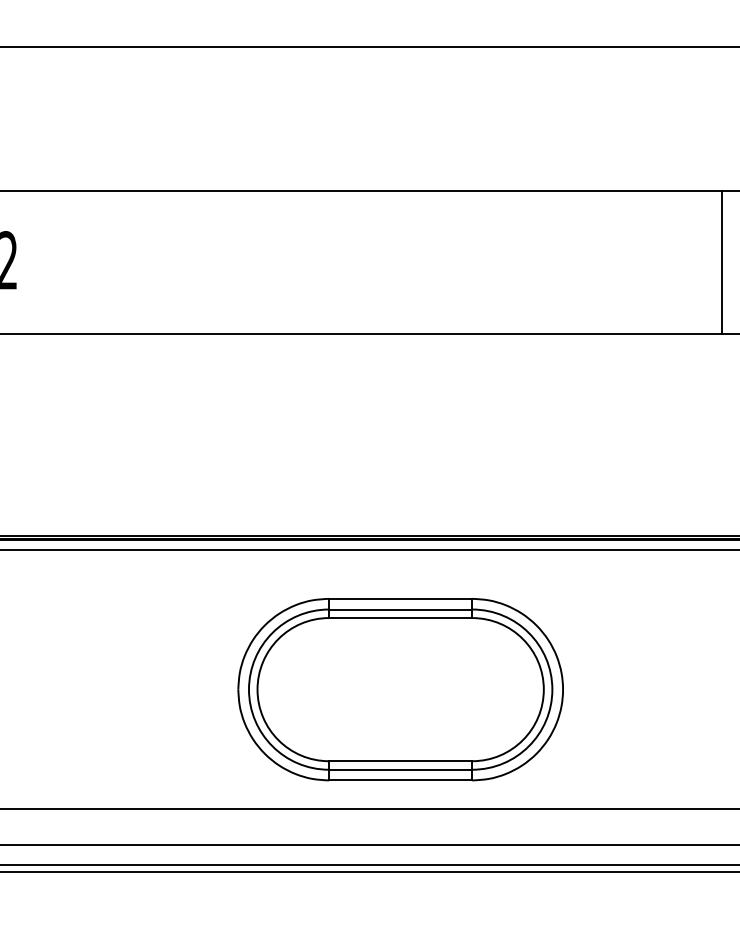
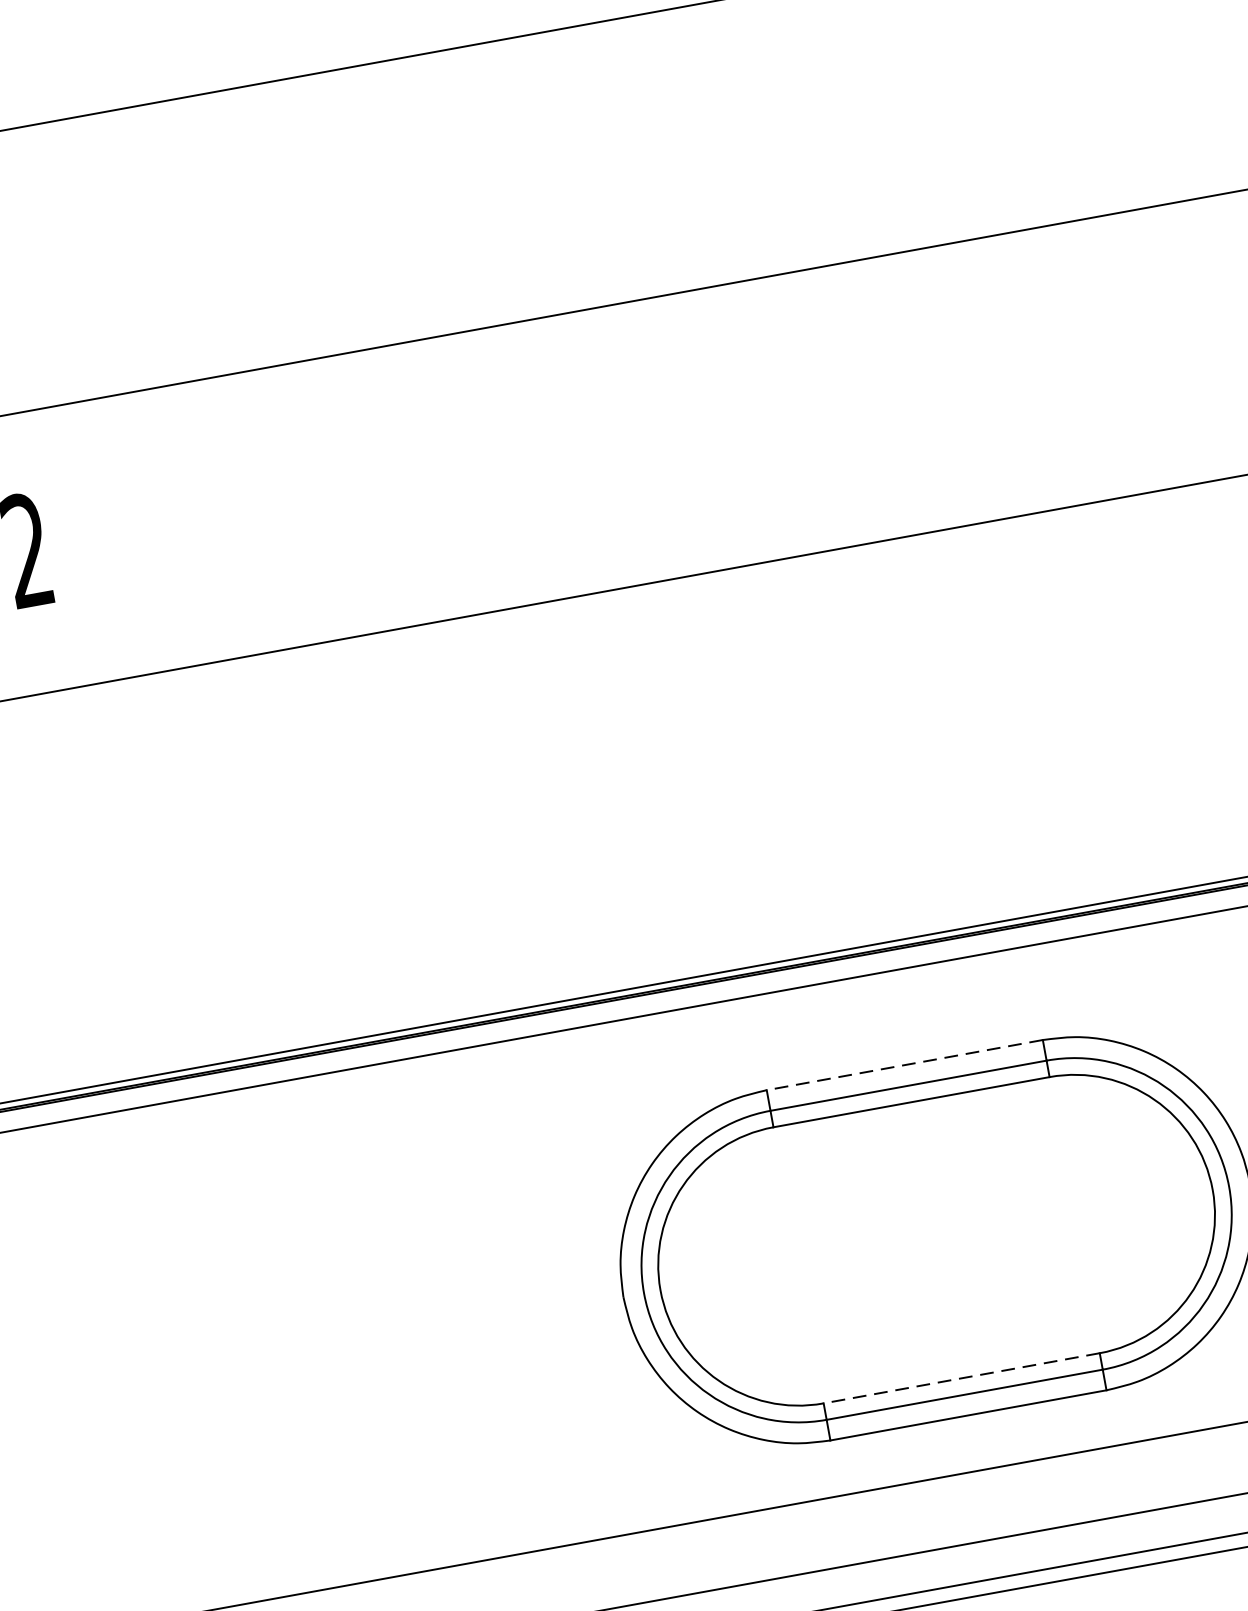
line: (400, 598) -> (904, 1064), solid -> dashed
line: (400, 761) -> (961, 1378), solid -> dashed

